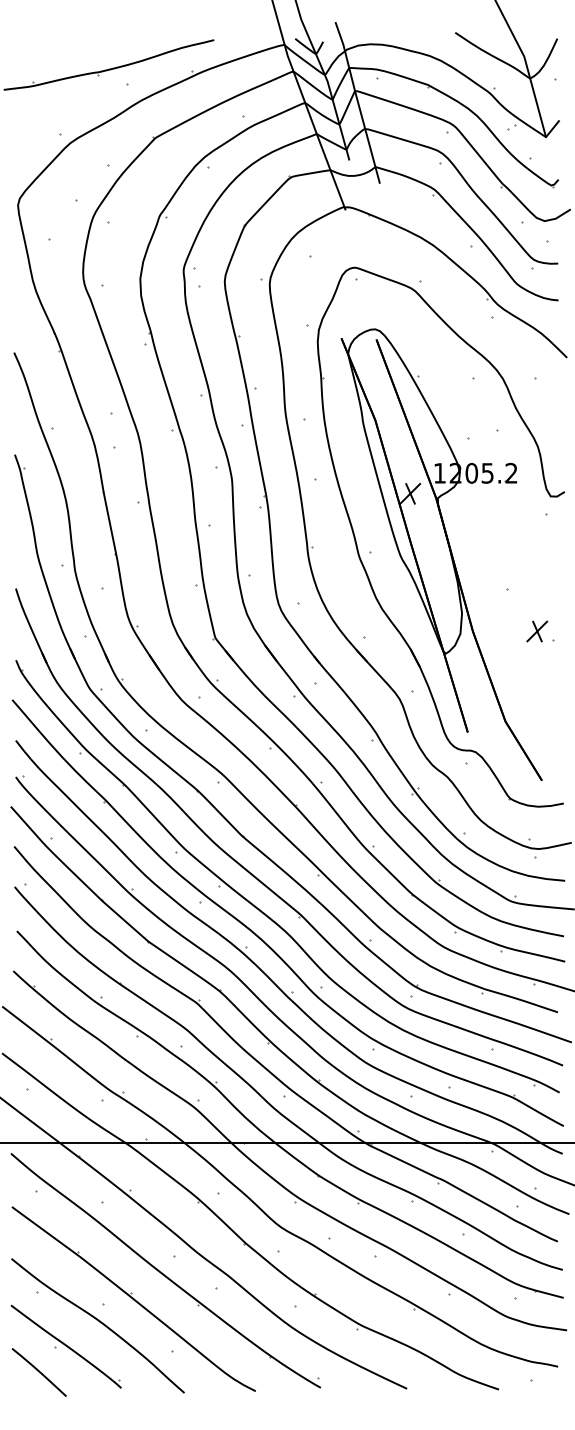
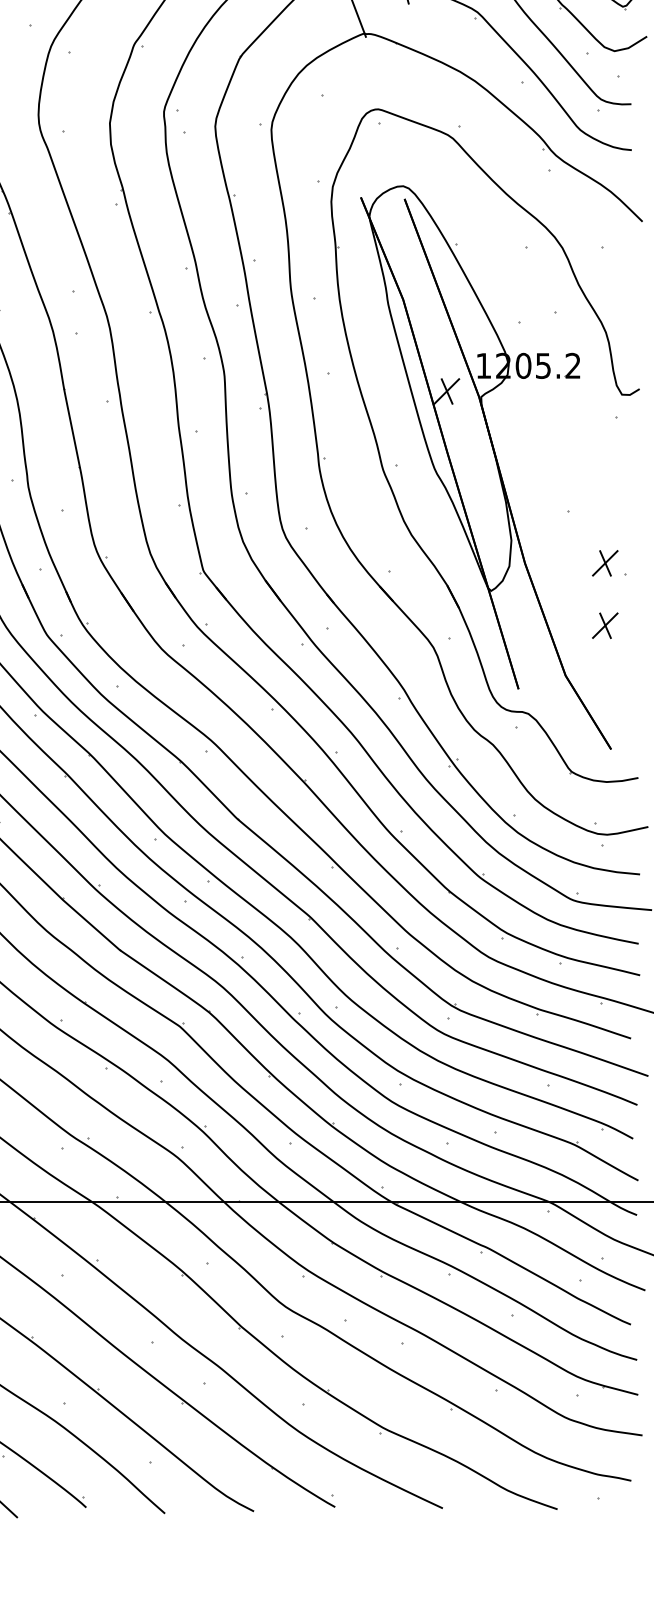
part: (537, 681) -> (605, 625), added

